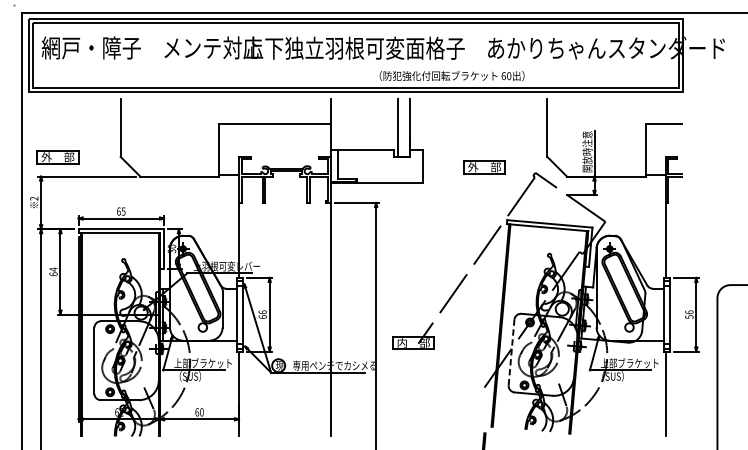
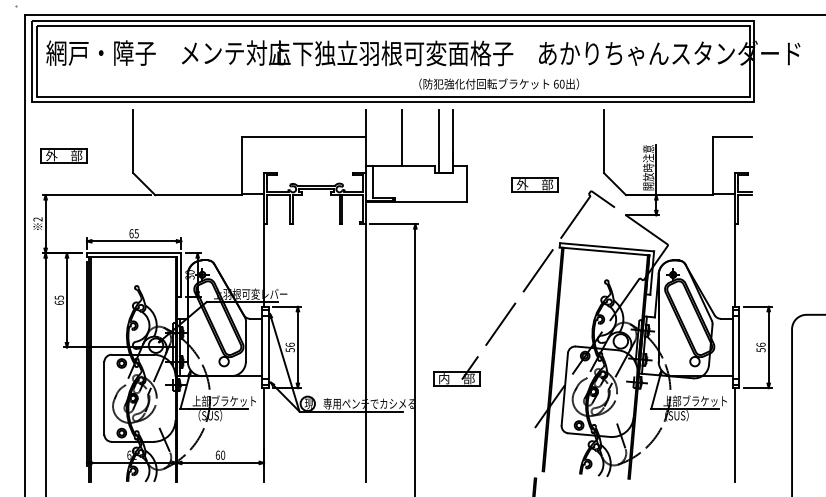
line: (363, 124) -> (401, 137), added
part: (57, 157) -> (63, 155), moved
text: (52, 269) -> (58, 297), 64 -> 65
text: (262, 317) -> (289, 350), 66 -> 56
line: (511, 351) -> (564, 388), dashed -> solid

